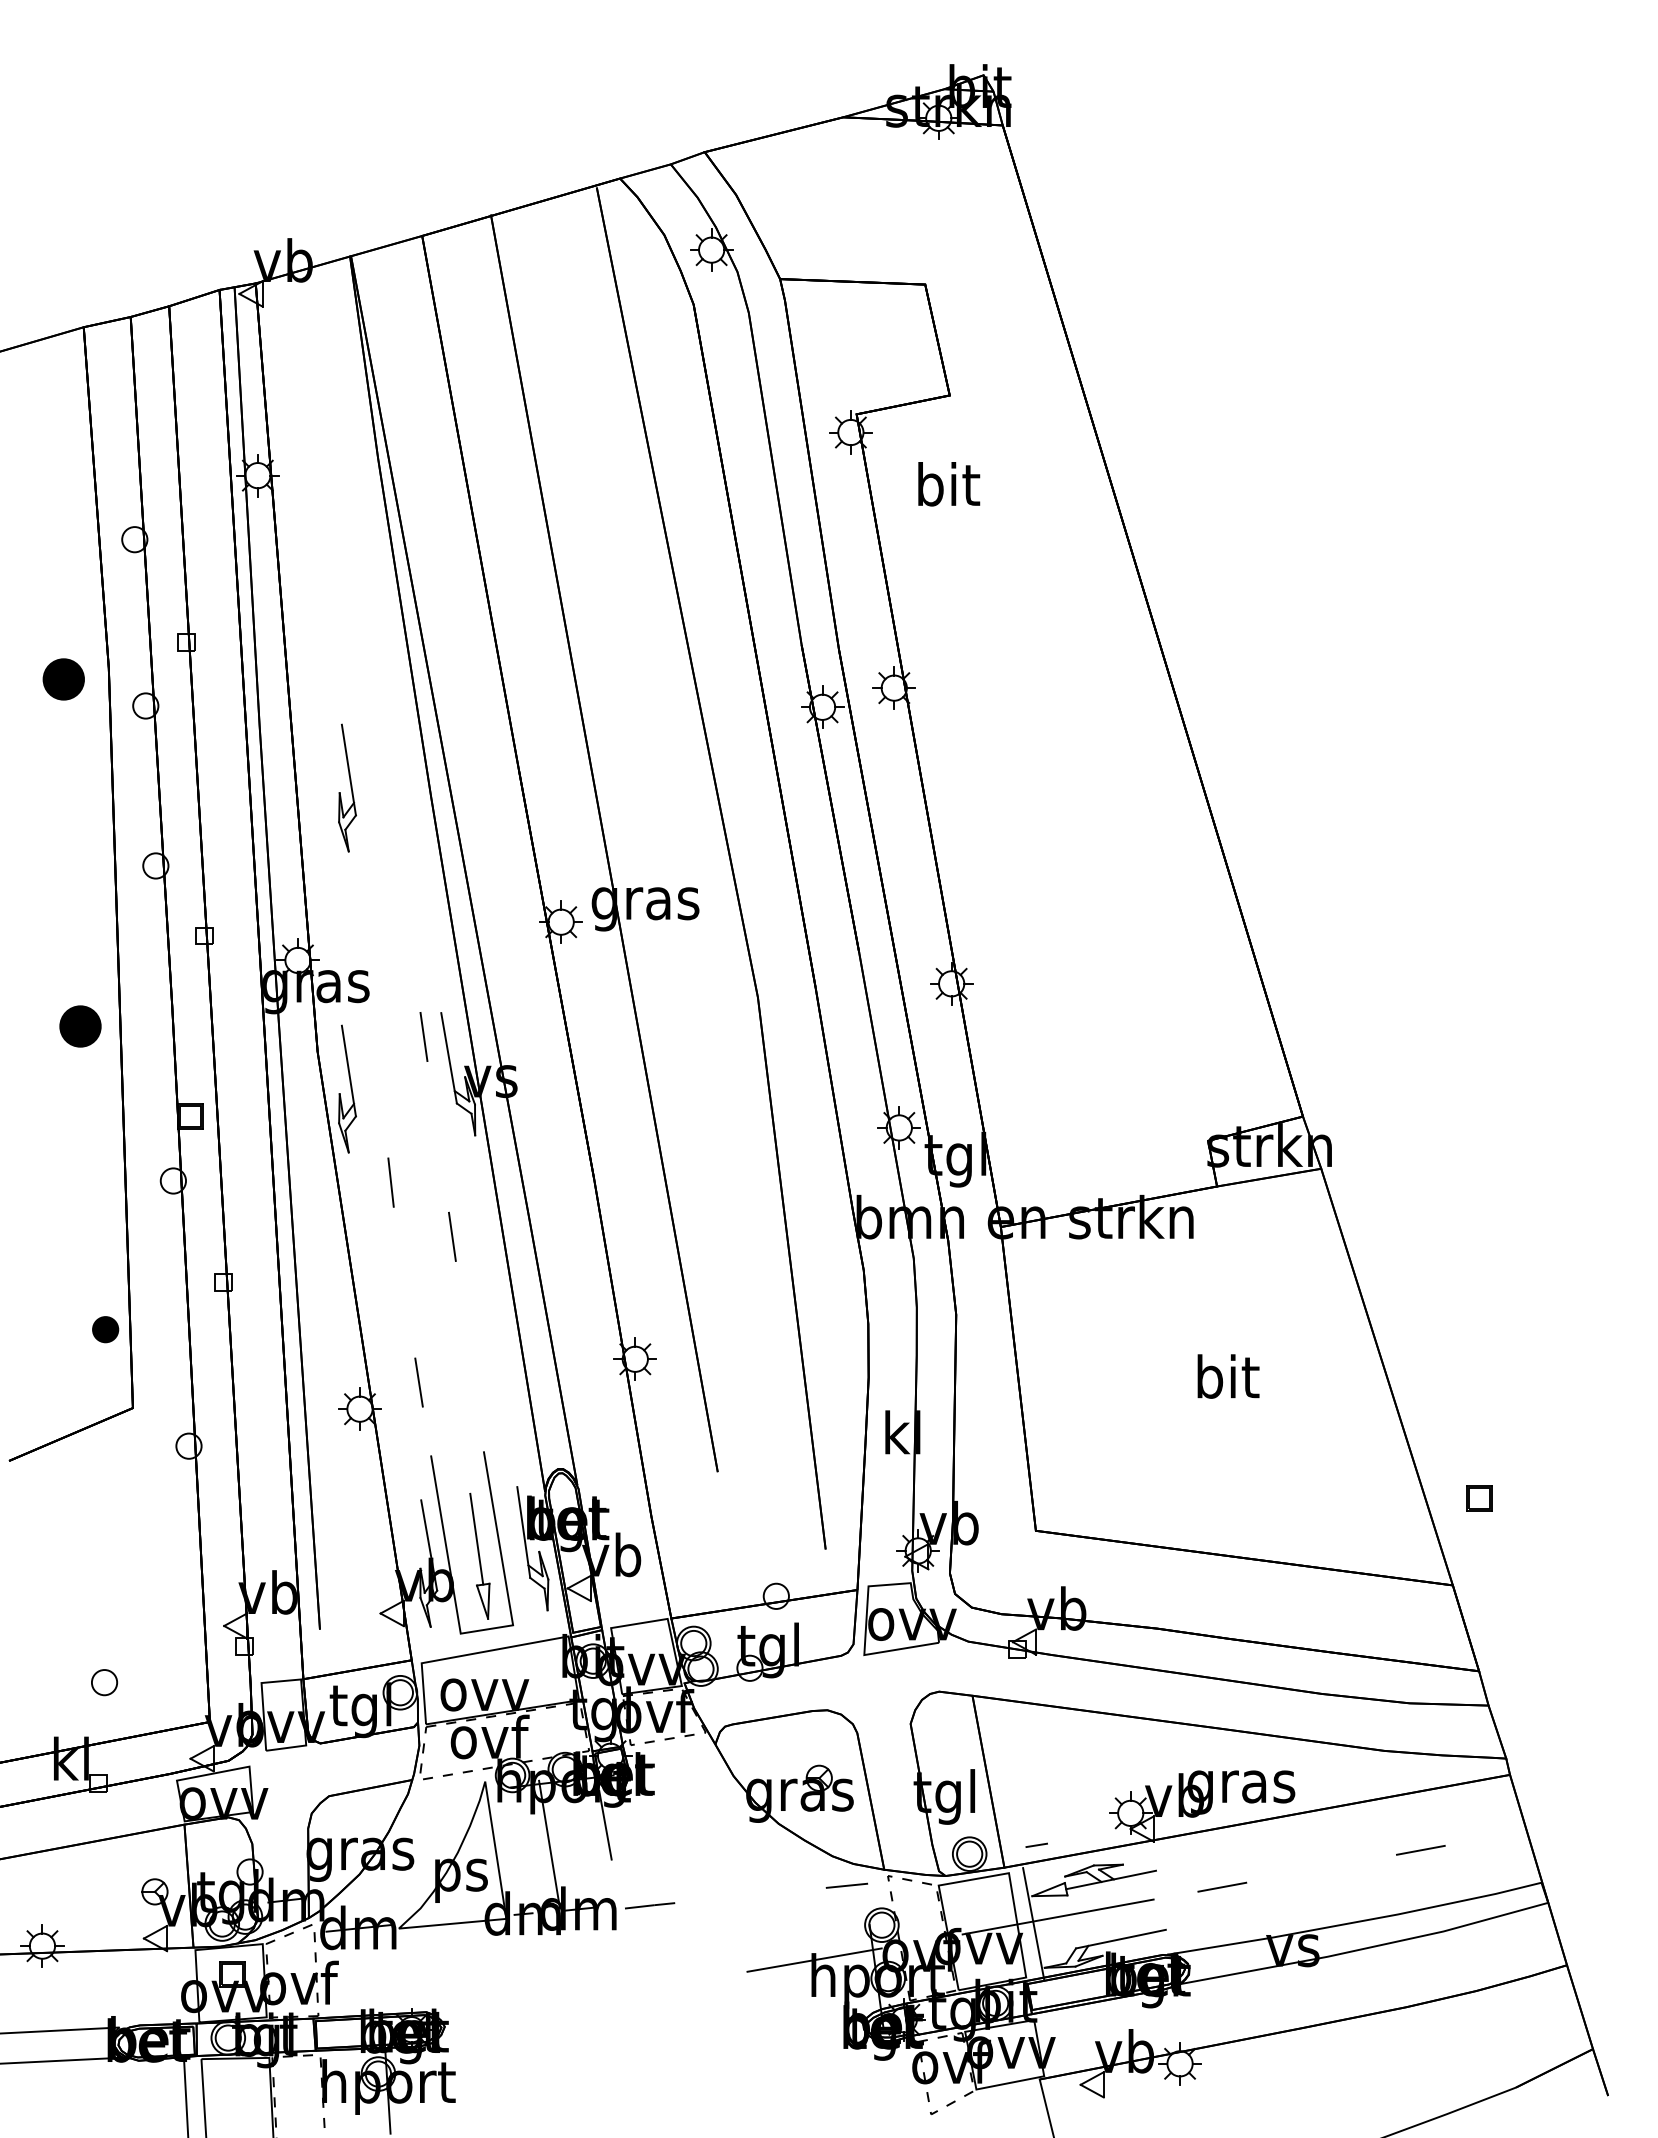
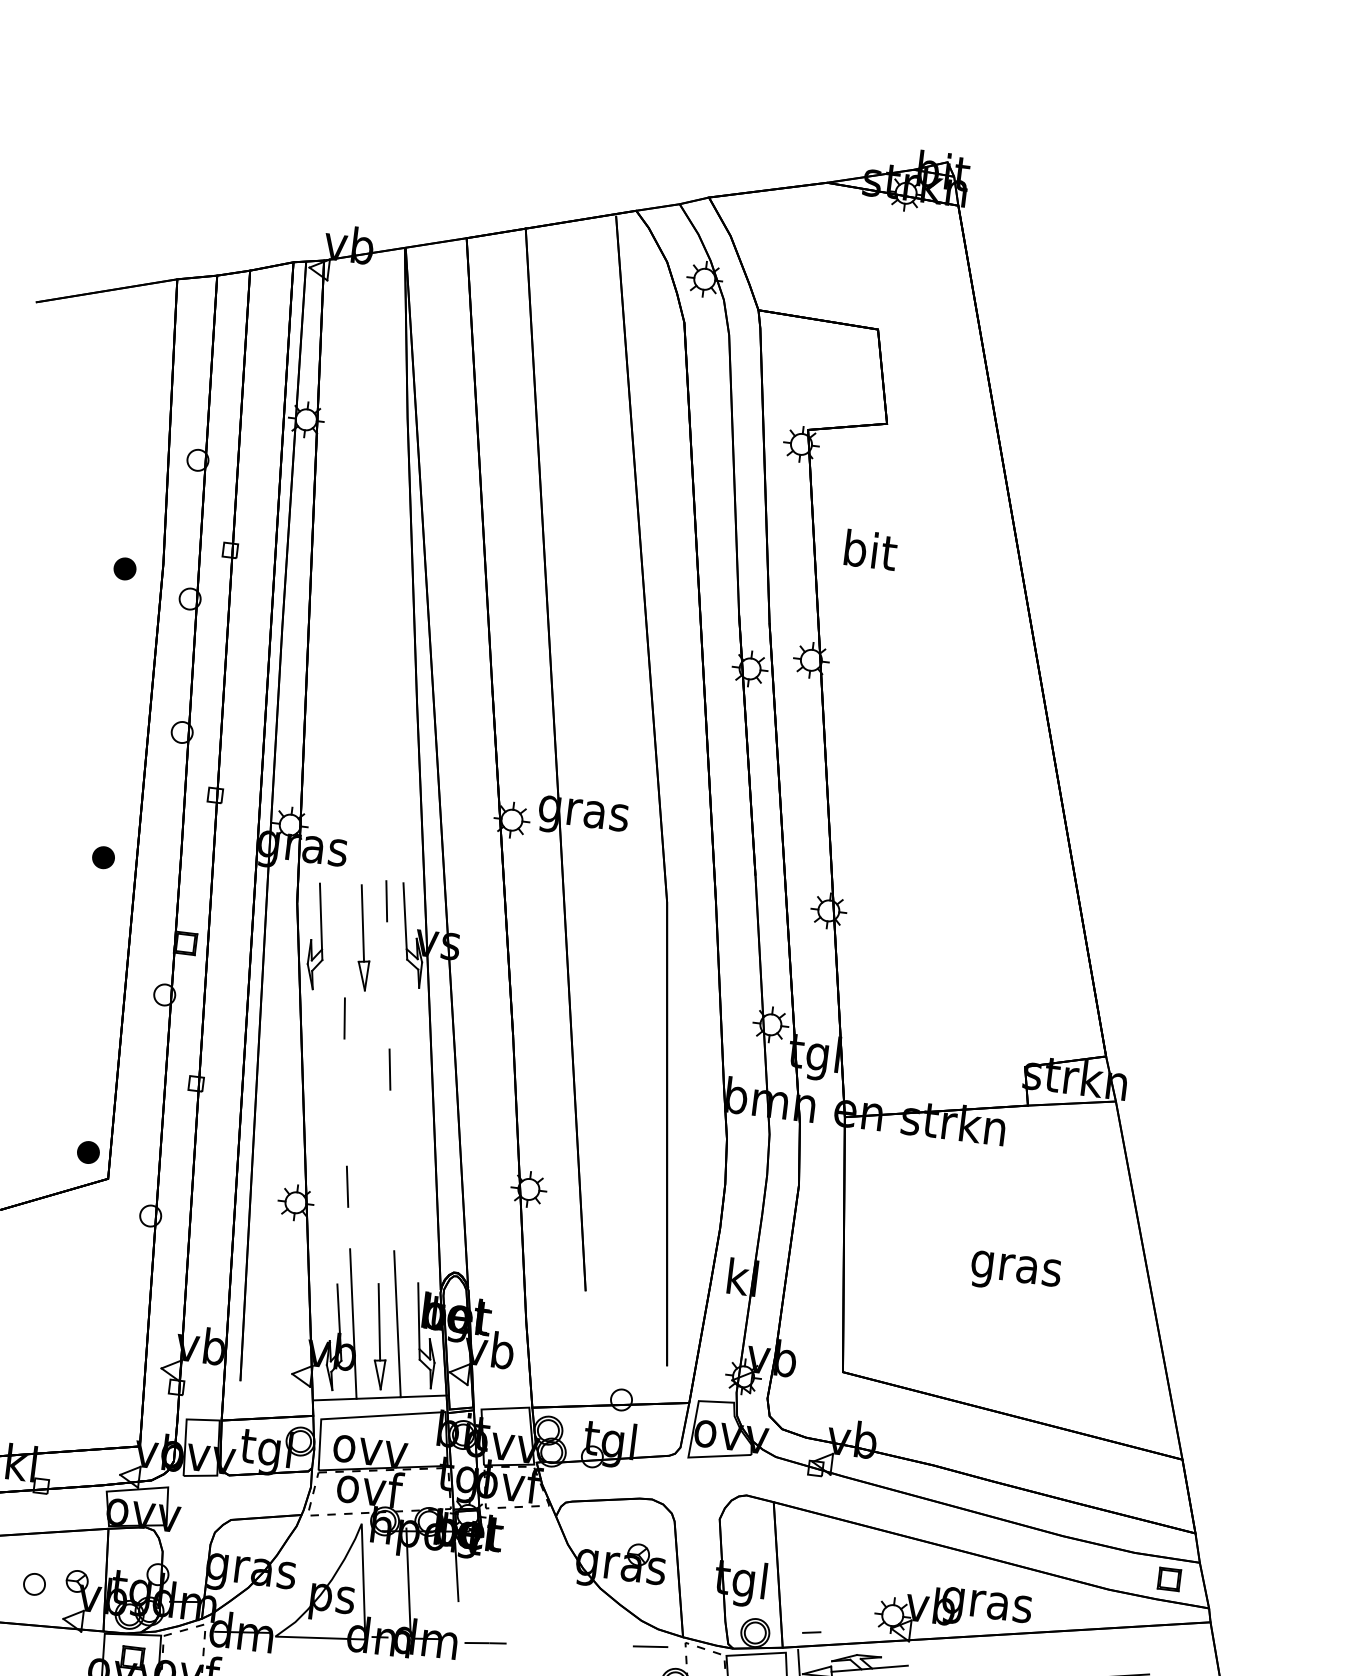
text: (949, 484) -> (871, 550), moved
part: (63, 679) -> (124, 568), size x0.62
part: (347, 787) -> (348, 687), removed
part: (80, 1026) -> (103, 857), size x0.62
part: (401, 1083) -> (363, 937), added
part: (105, 1329) -> (88, 1152), moved
text: (1226, 1382) -> (1015, 1268), bit -> gras
part: (1479, 1498) -> (1169, 1579), moved
line: (540, 1620) -> (423, 1396), added
line: (435, 1637) -> (335, 1399), added
part: (104, 1682) -> (34, 1584), moved

